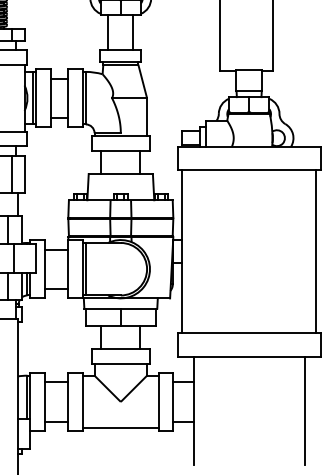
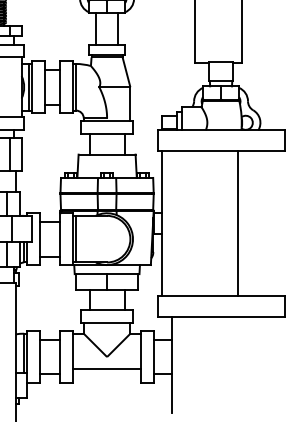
line: (316, 251) -> (237, 223), moved
line: (304, 410) -> (270, 364), removed
line: (120, 428) -> (106, 369), moved

